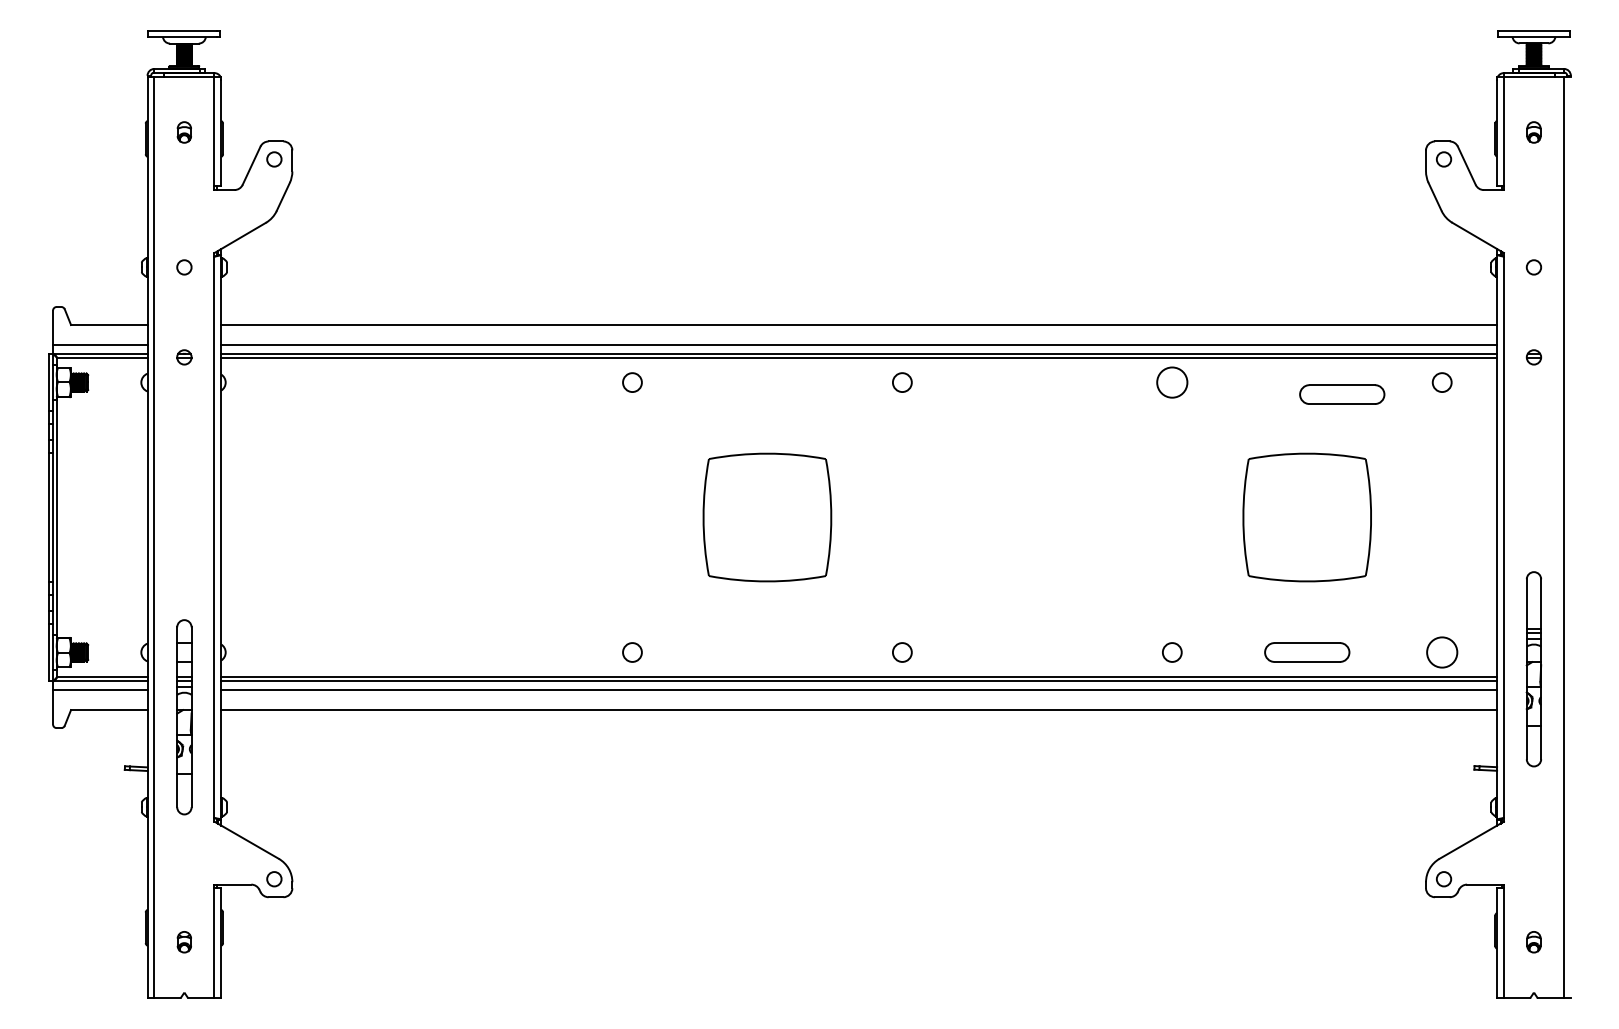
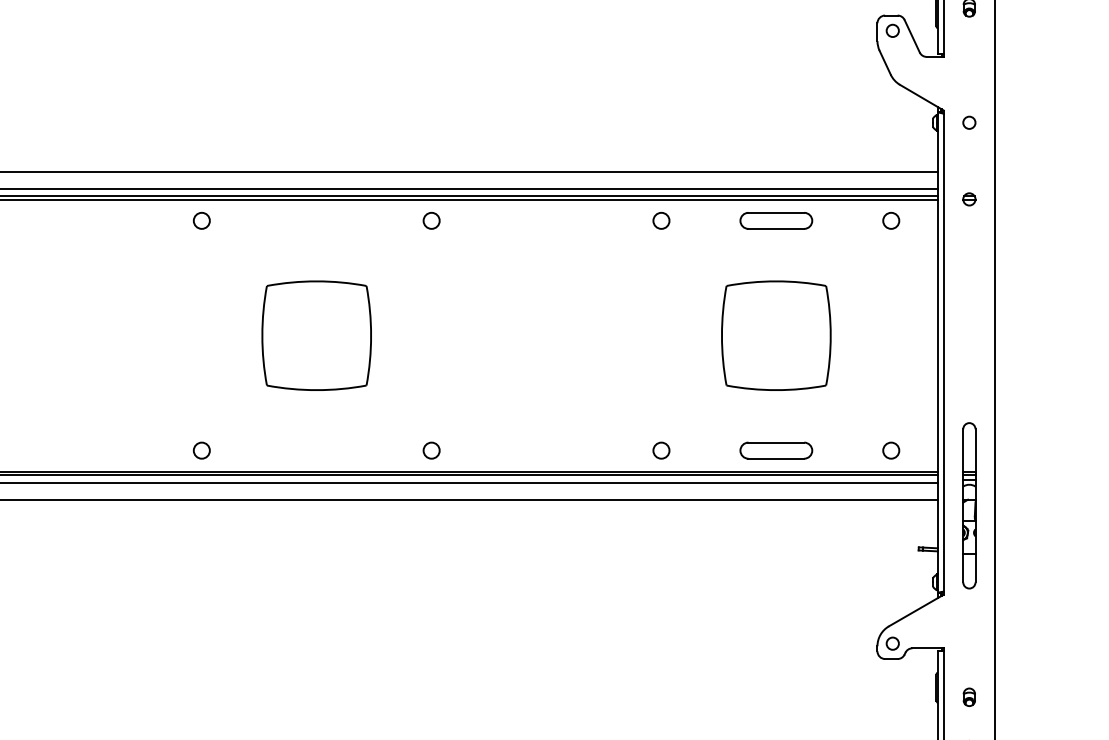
circle: (1171, 382) -> (660, 220), size x0.62
part: (1342, 394) -> (776, 220), moved
circle: (1441, 652) -> (890, 450), size x0.62
part: (1533, 669) -> (968, 506), moved

